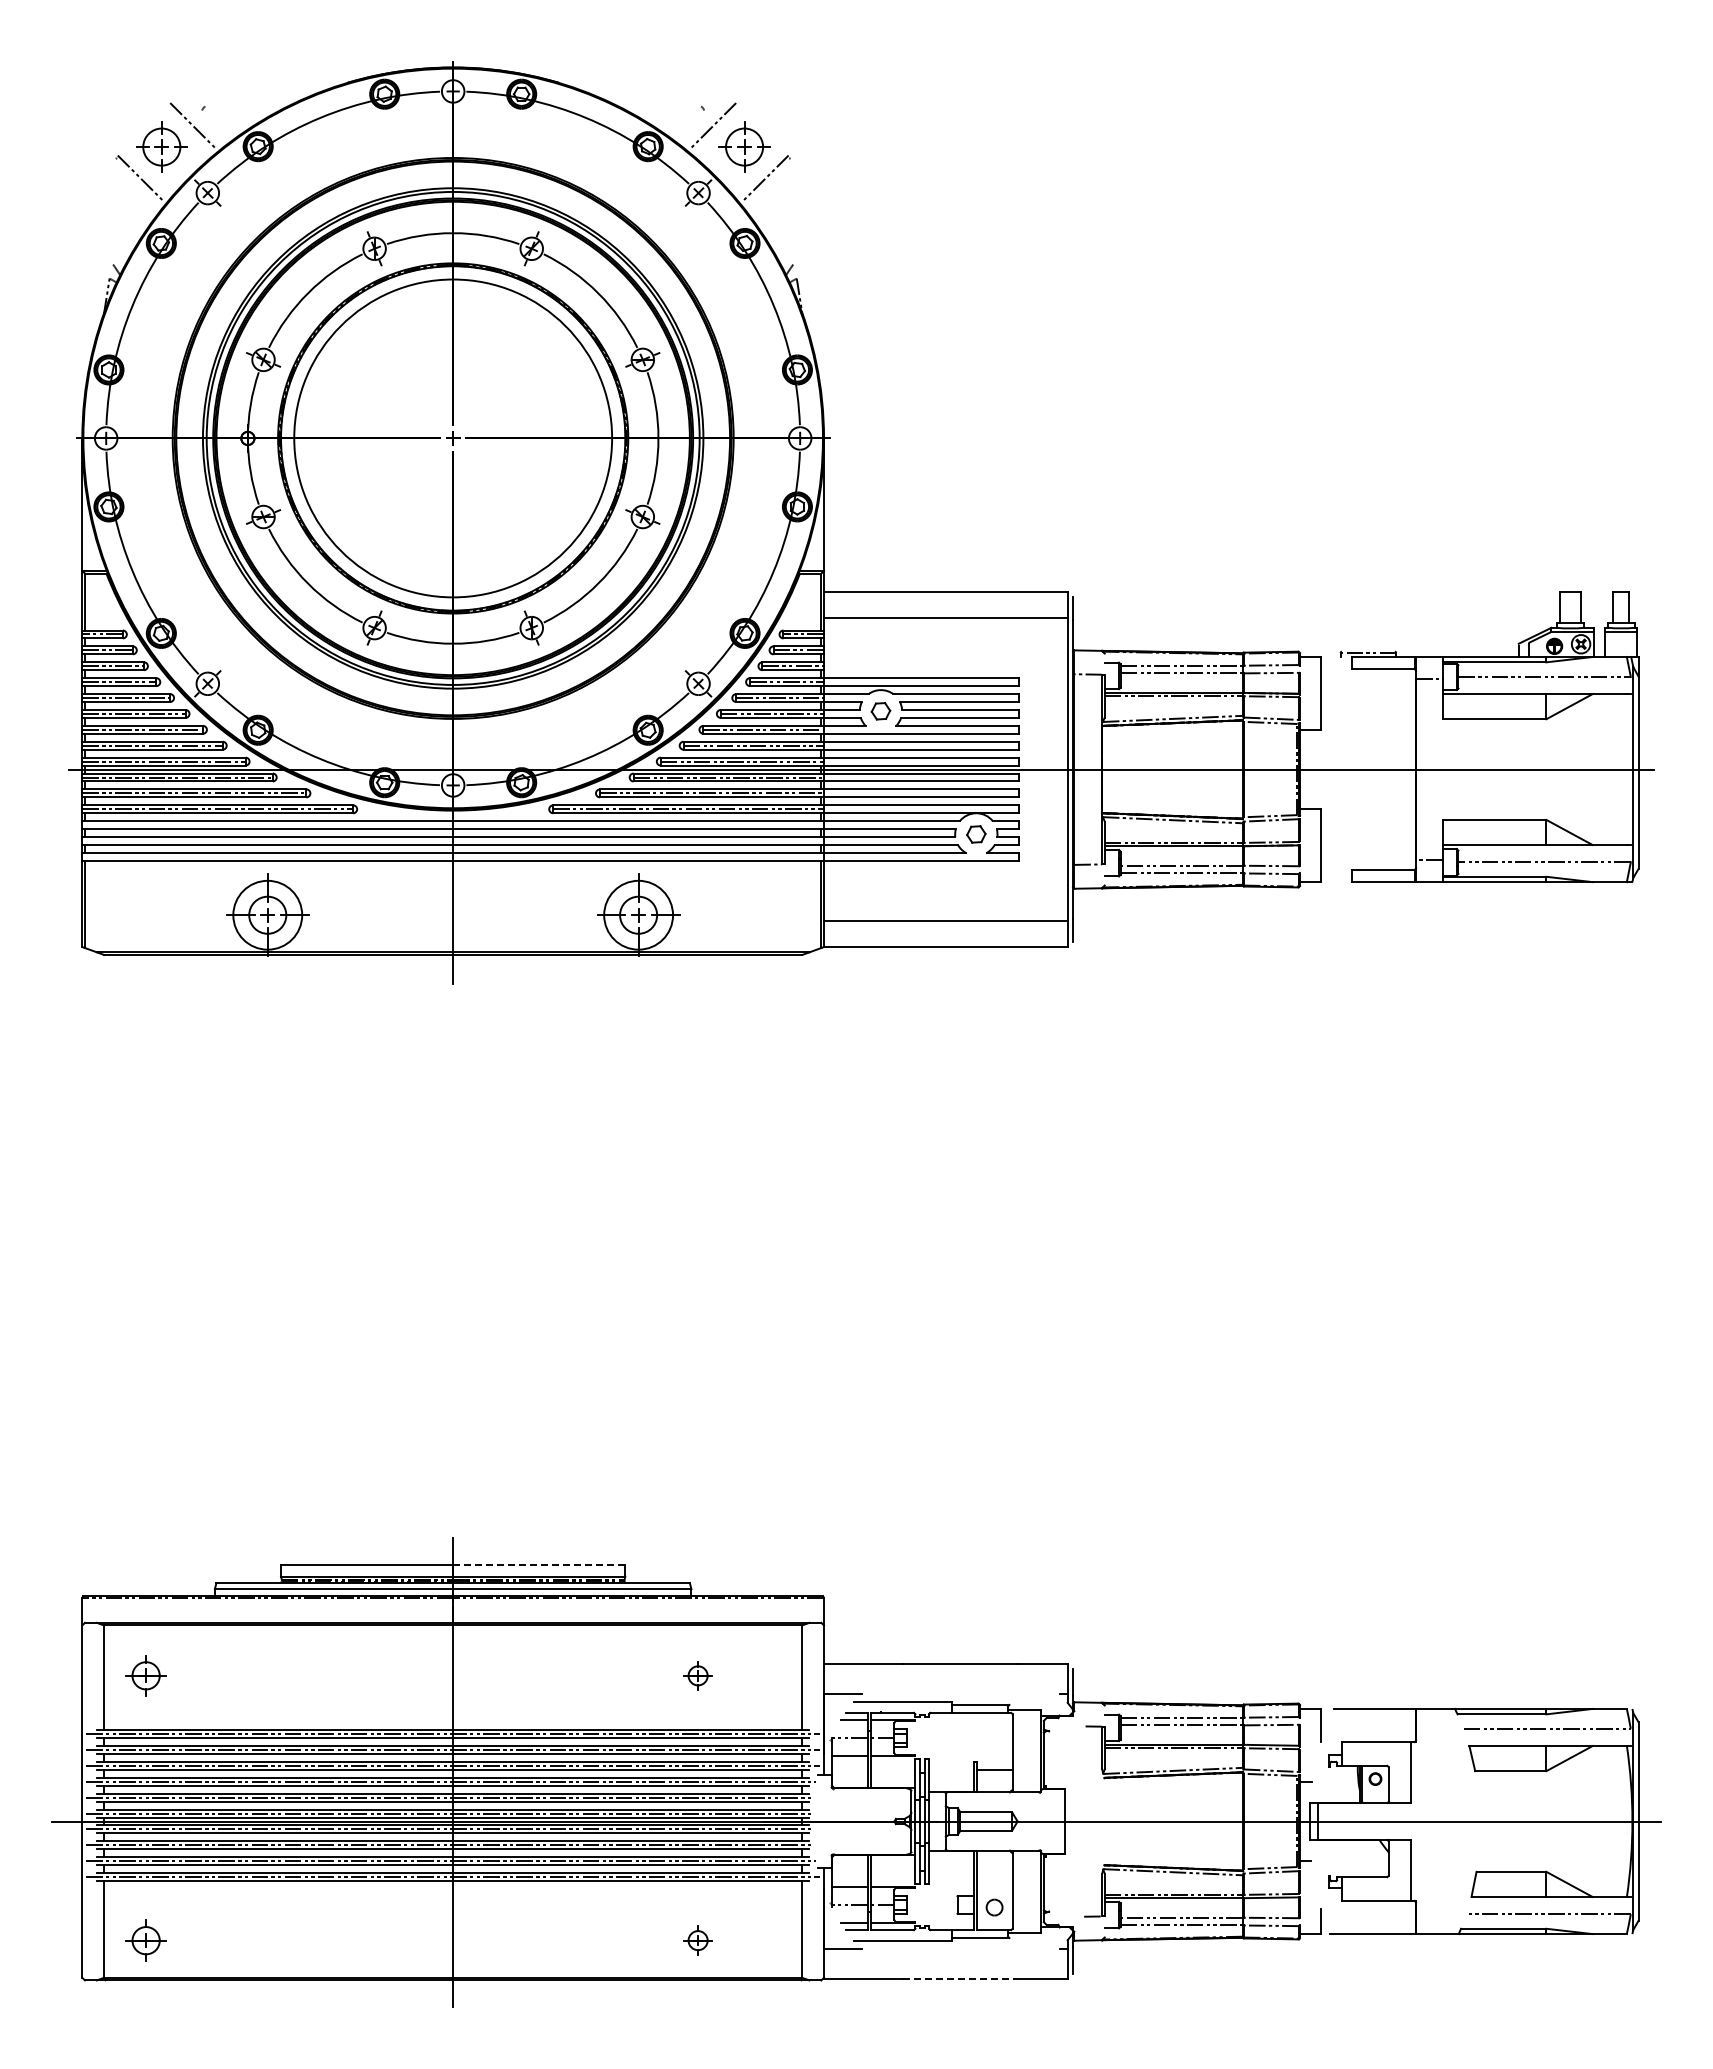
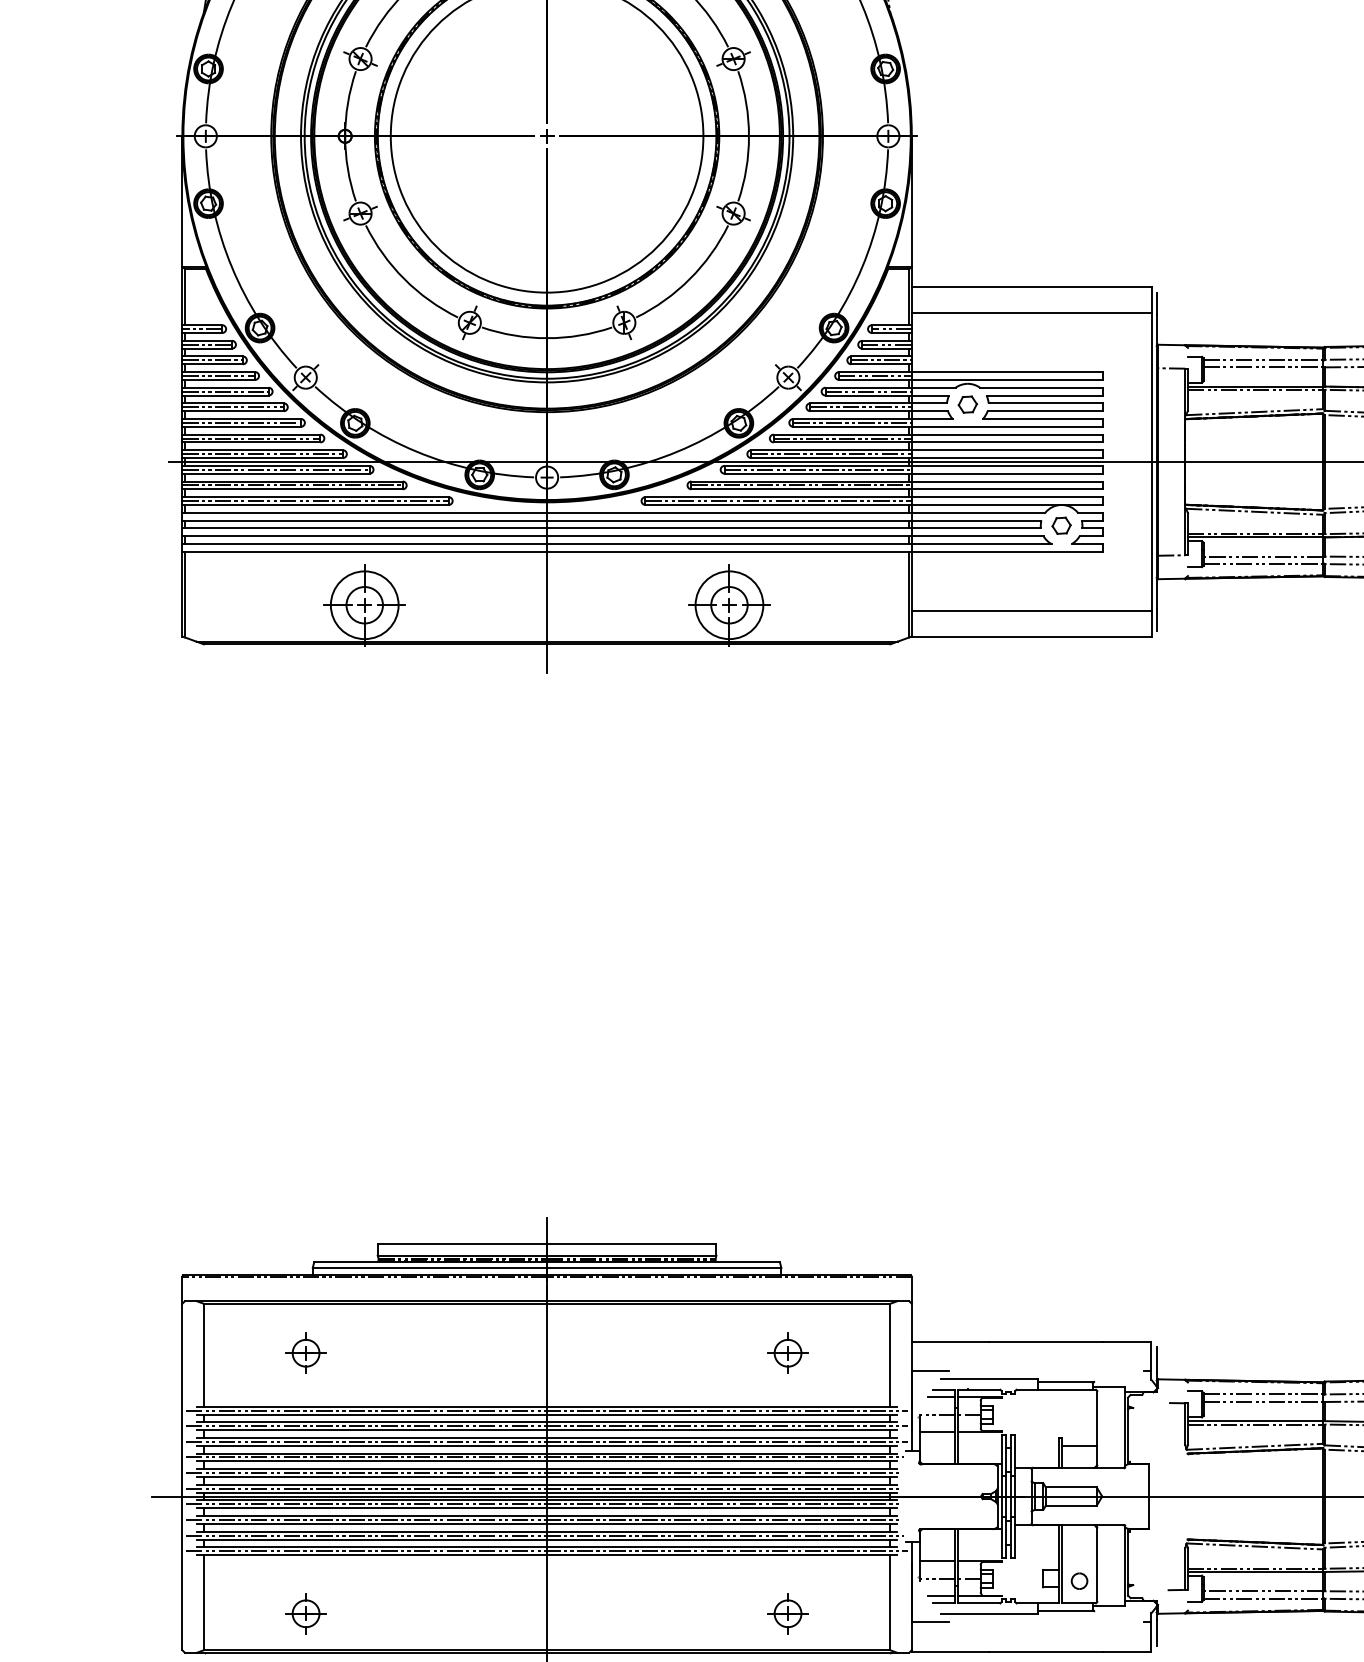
line: (539, 1564) -> (631, 1243), dashed -> solid
part: (145, 1675) -> (305, 1352), moved
part: (697, 1675) -> (787, 1352), size x1.43
part: (145, 1940) -> (305, 1613), moved
part: (697, 1940) -> (787, 1613), size x1.43
line: (960, 1979) -> (1046, 1651), dashed -> solid

